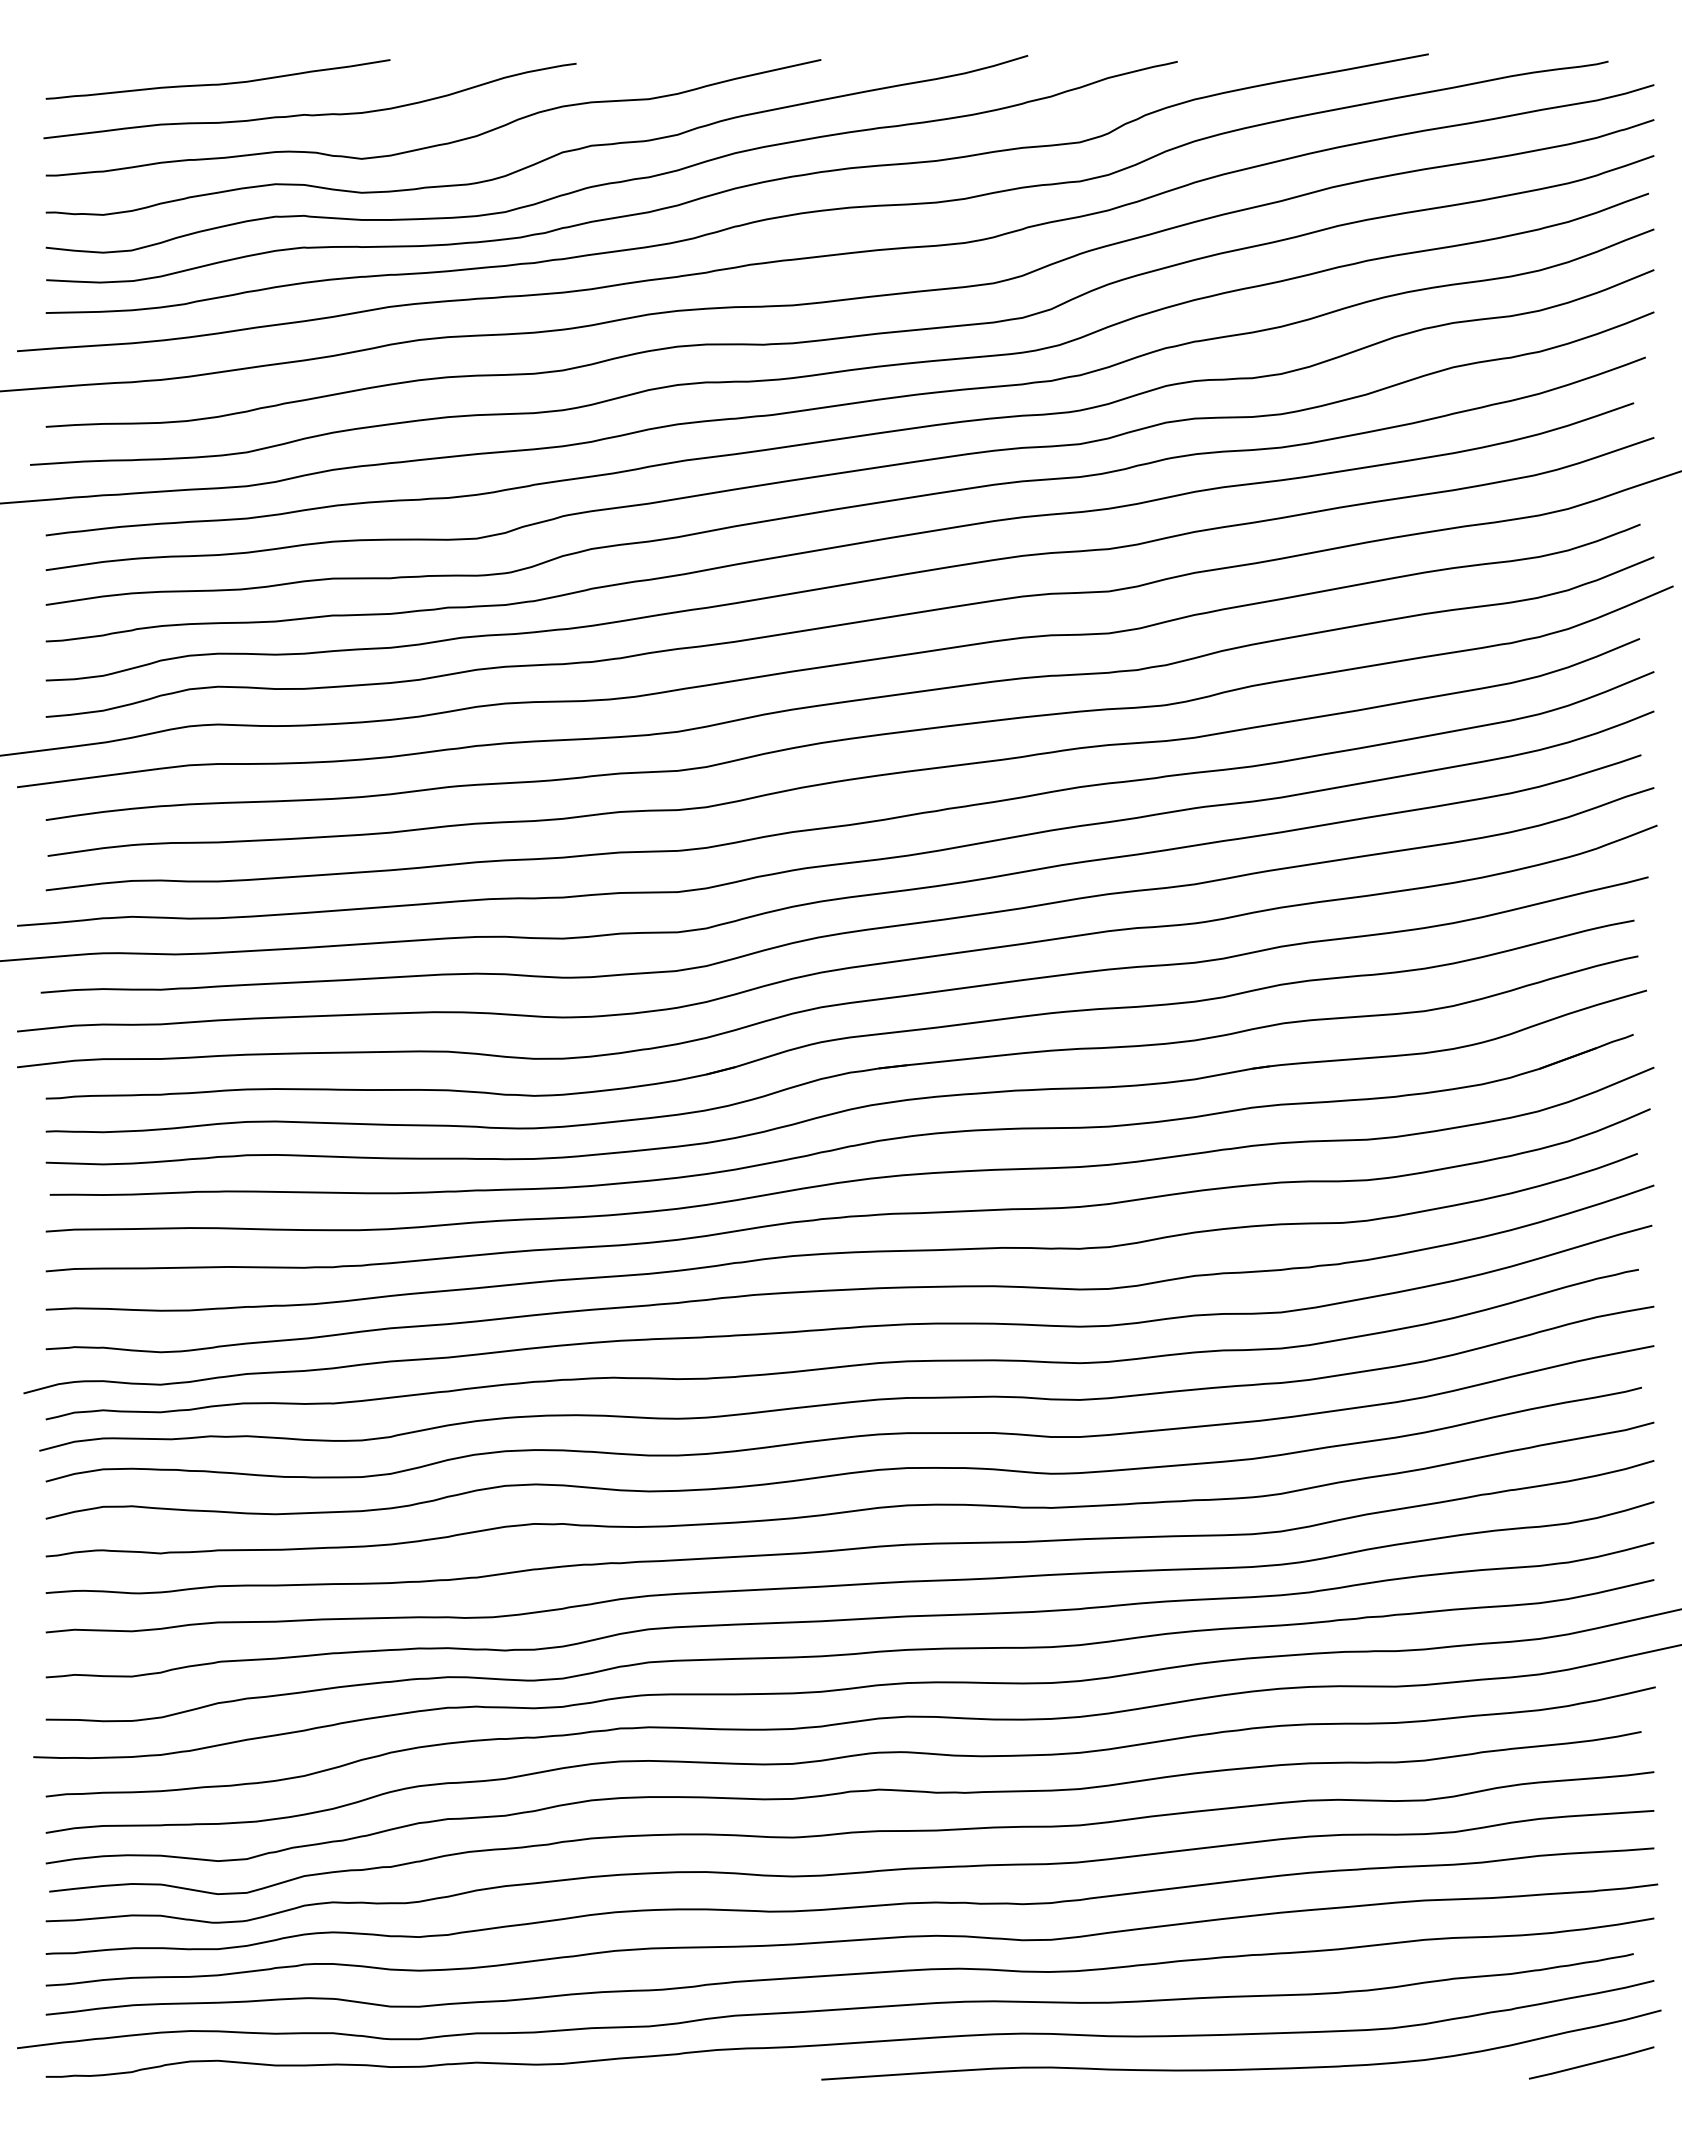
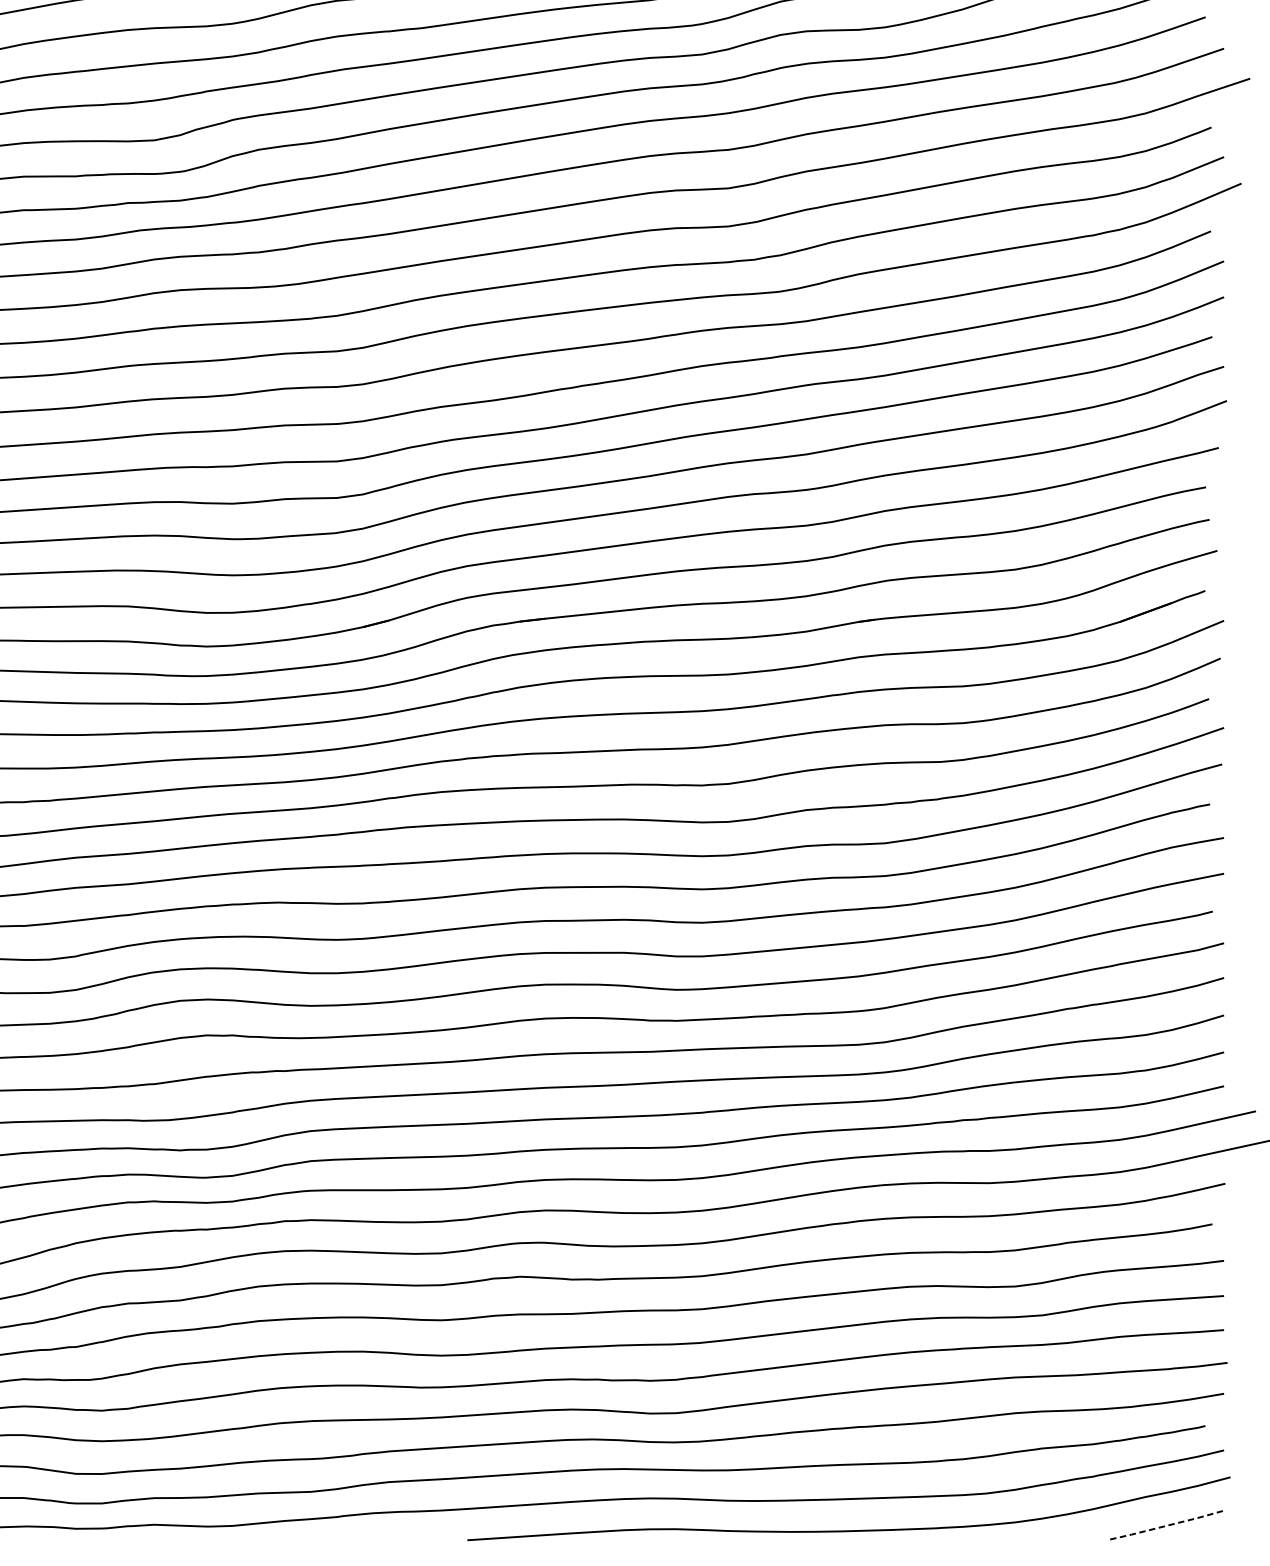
line: (1591, 2063) -> (1167, 1525), solid -> dashed

